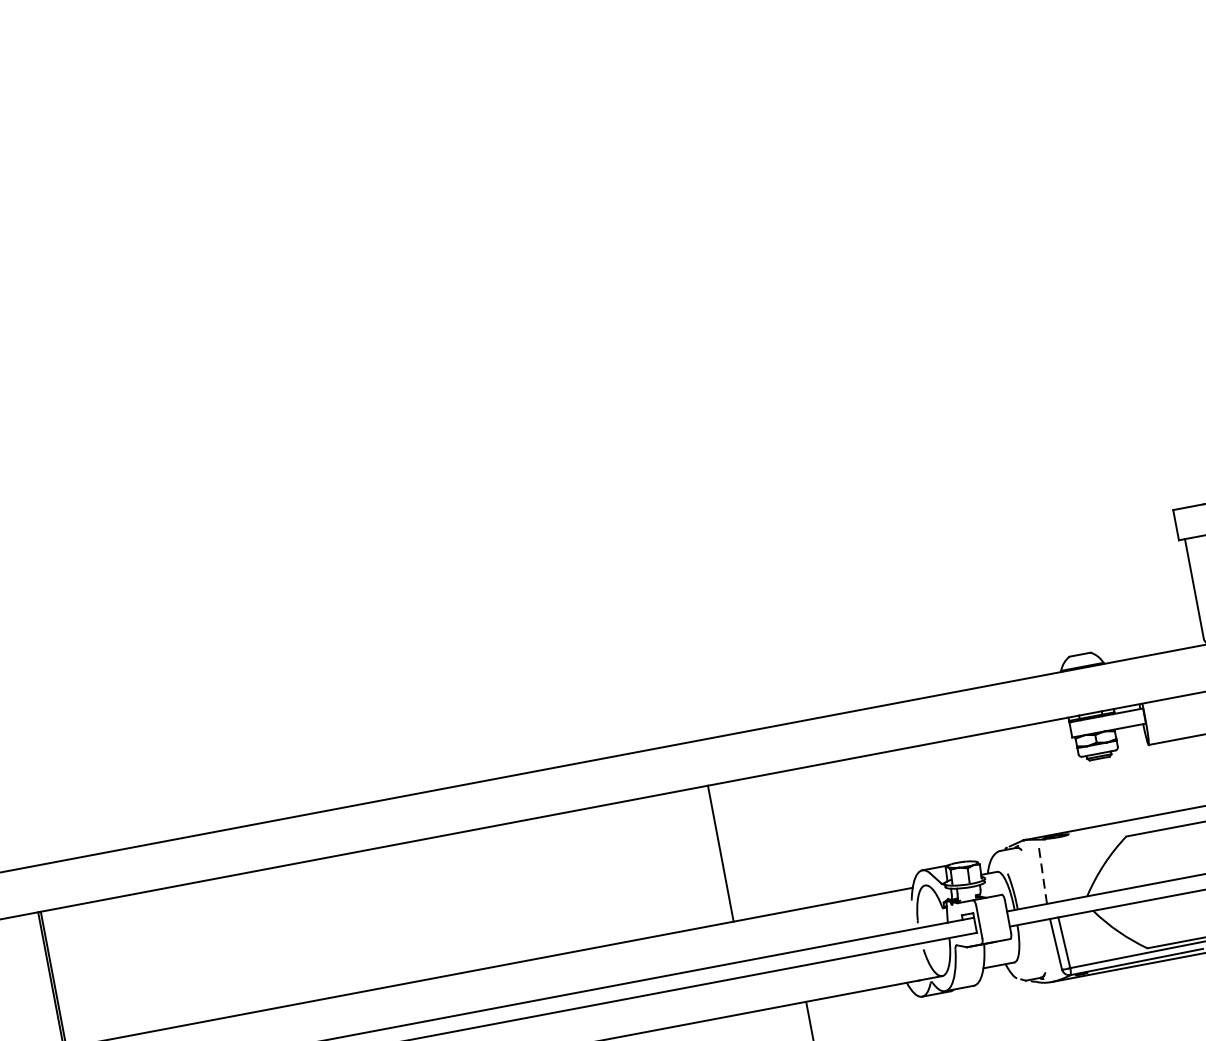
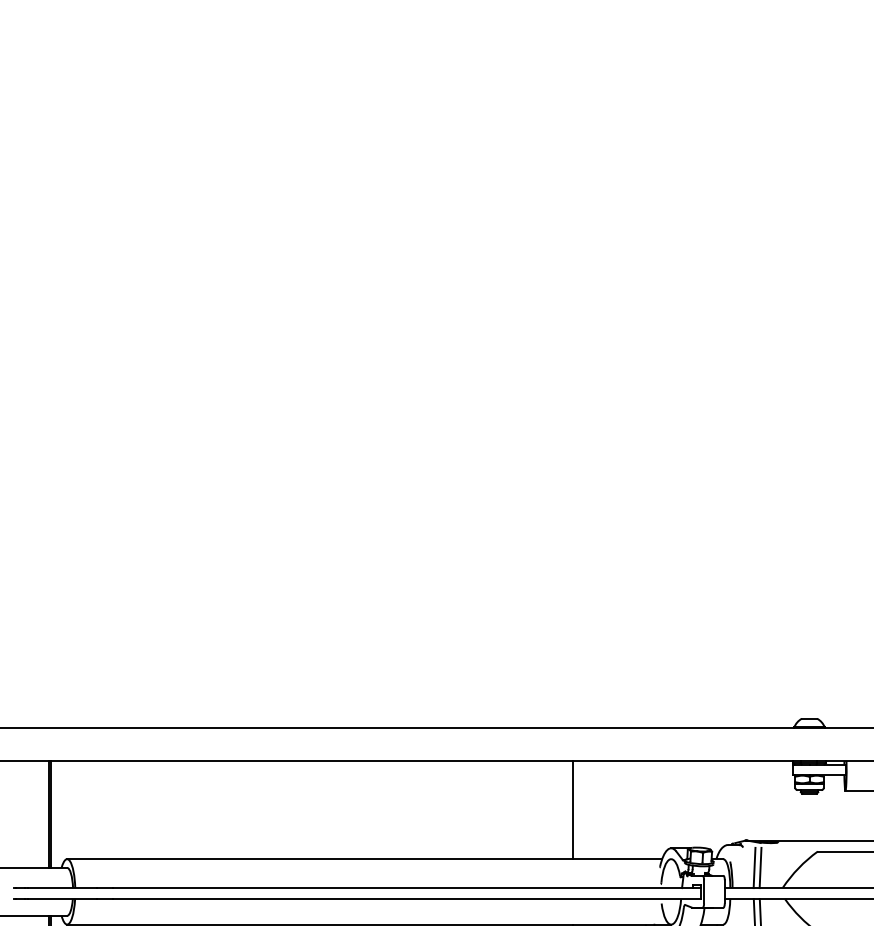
line: (720, 854) -> (572, 810), moved
line: (1051, 873) -> (760, 867), added
line: (1042, 875) -> (754, 867), dashed -> solid

